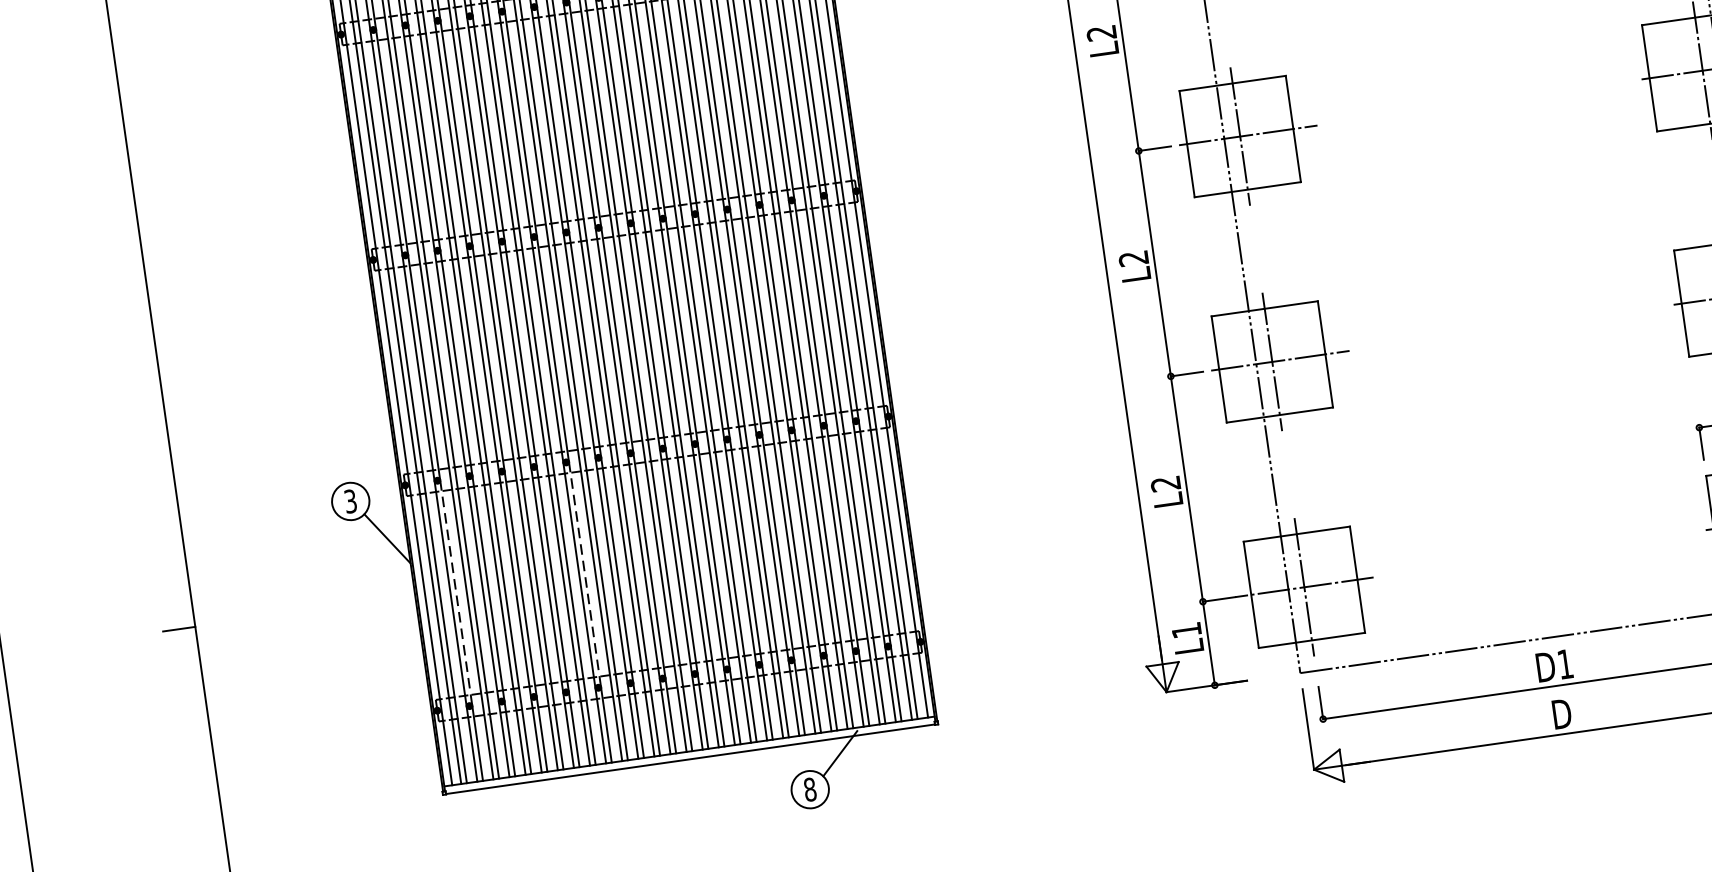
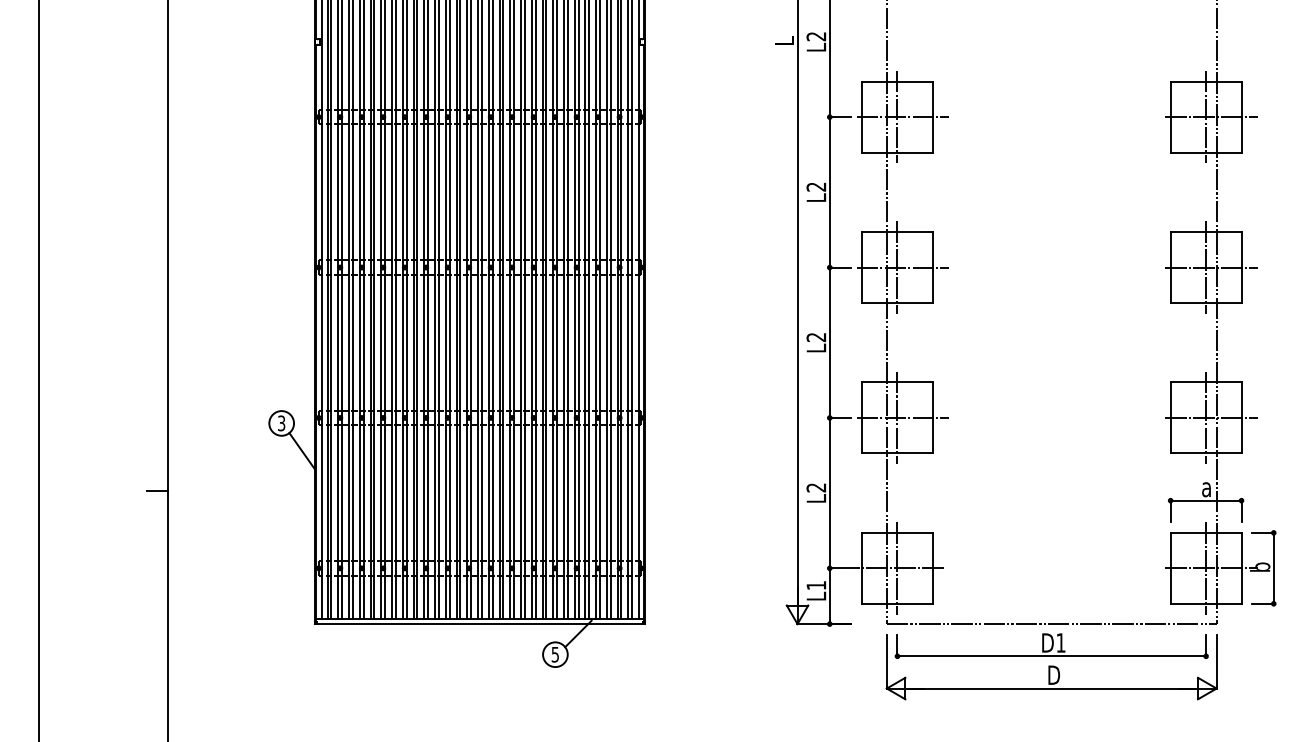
line: (585, 575) -> (428, 493), dashed -> solid
line: (456, 593) -> (342, 493), dashed -> solid
text: (810, 789) -> (555, 654), 8 -> 5

